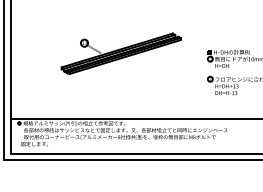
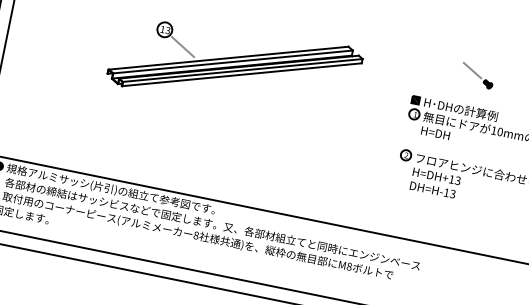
part: (236, 34) -> (477, 74), added

